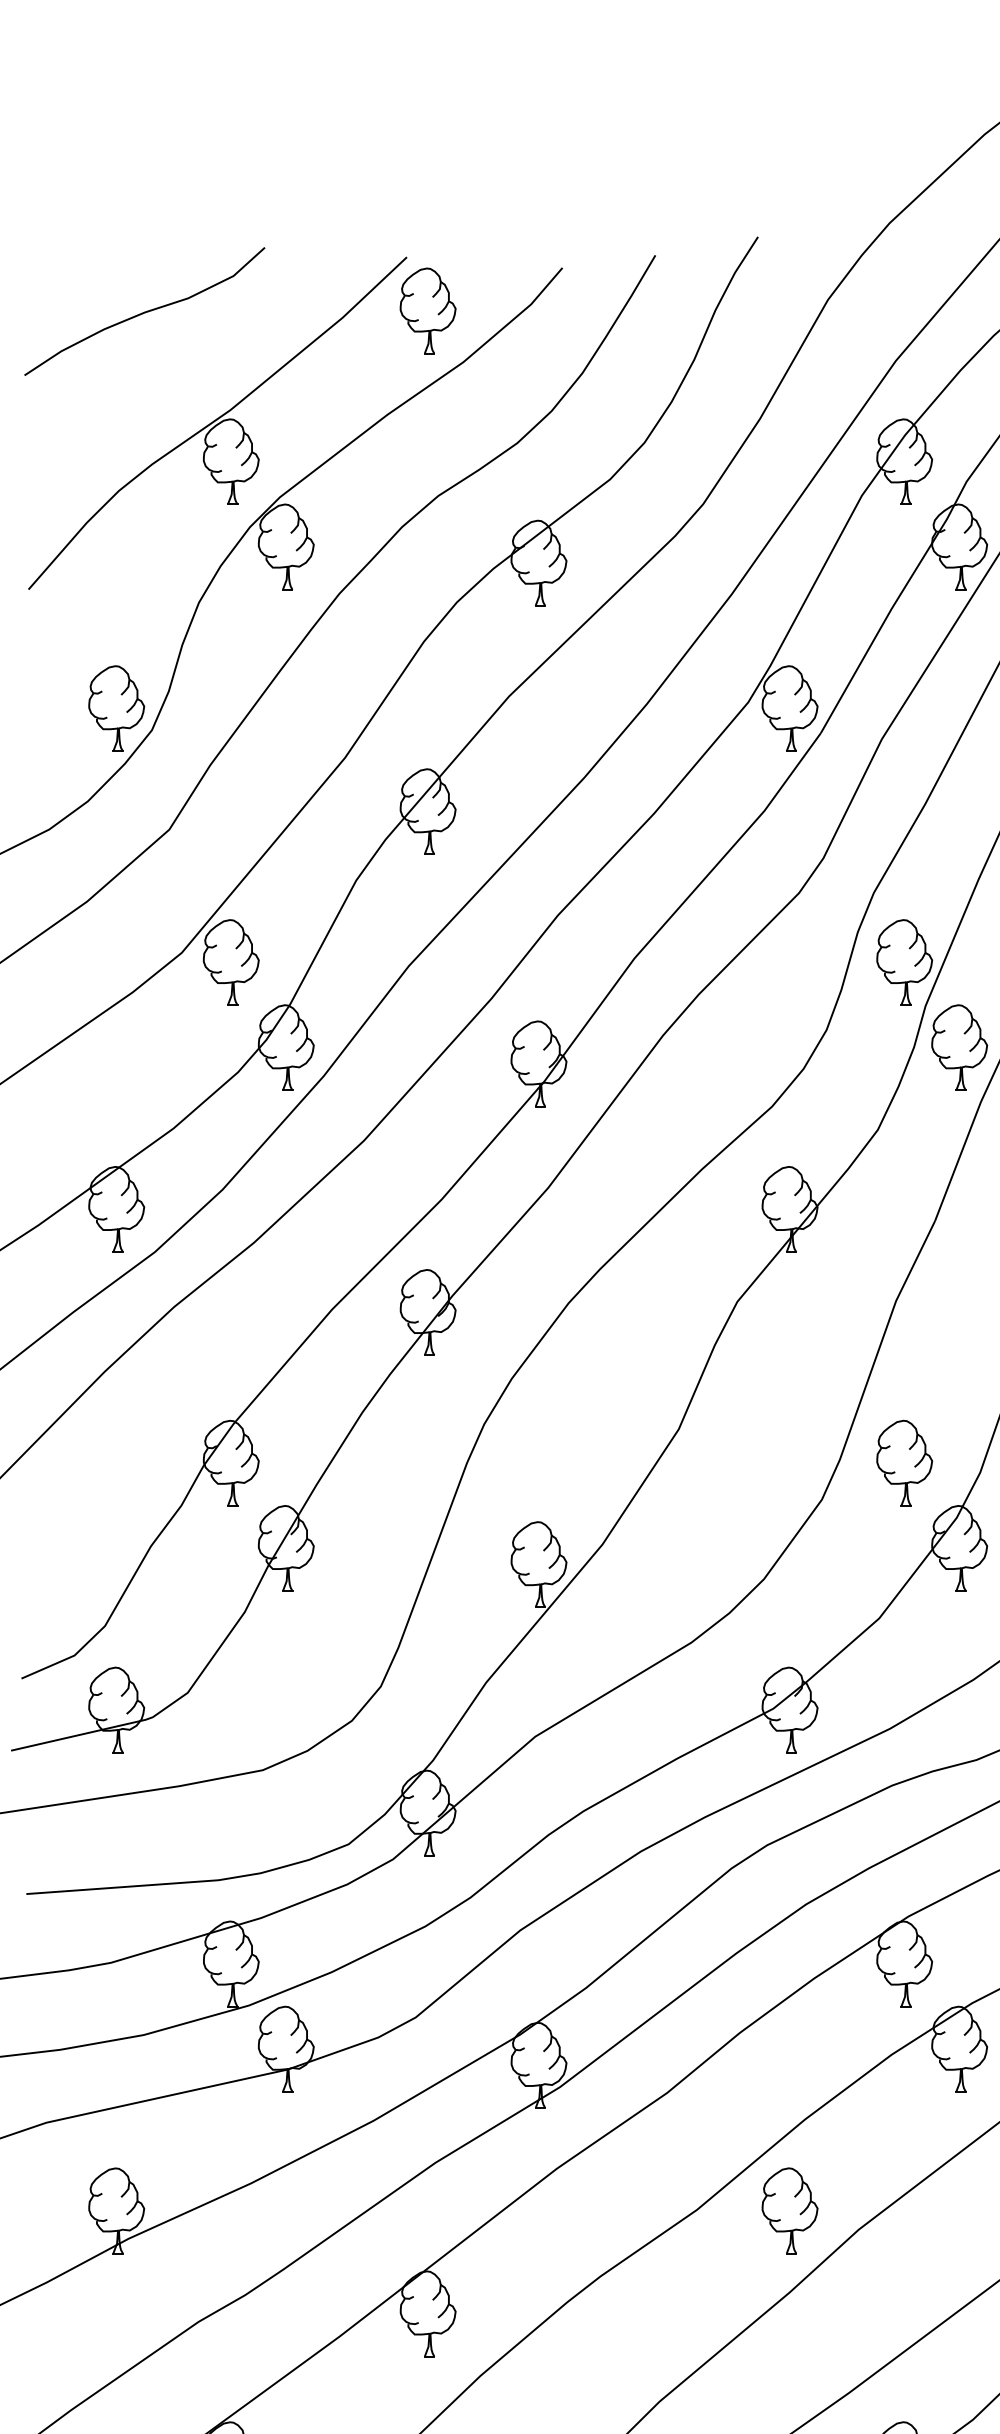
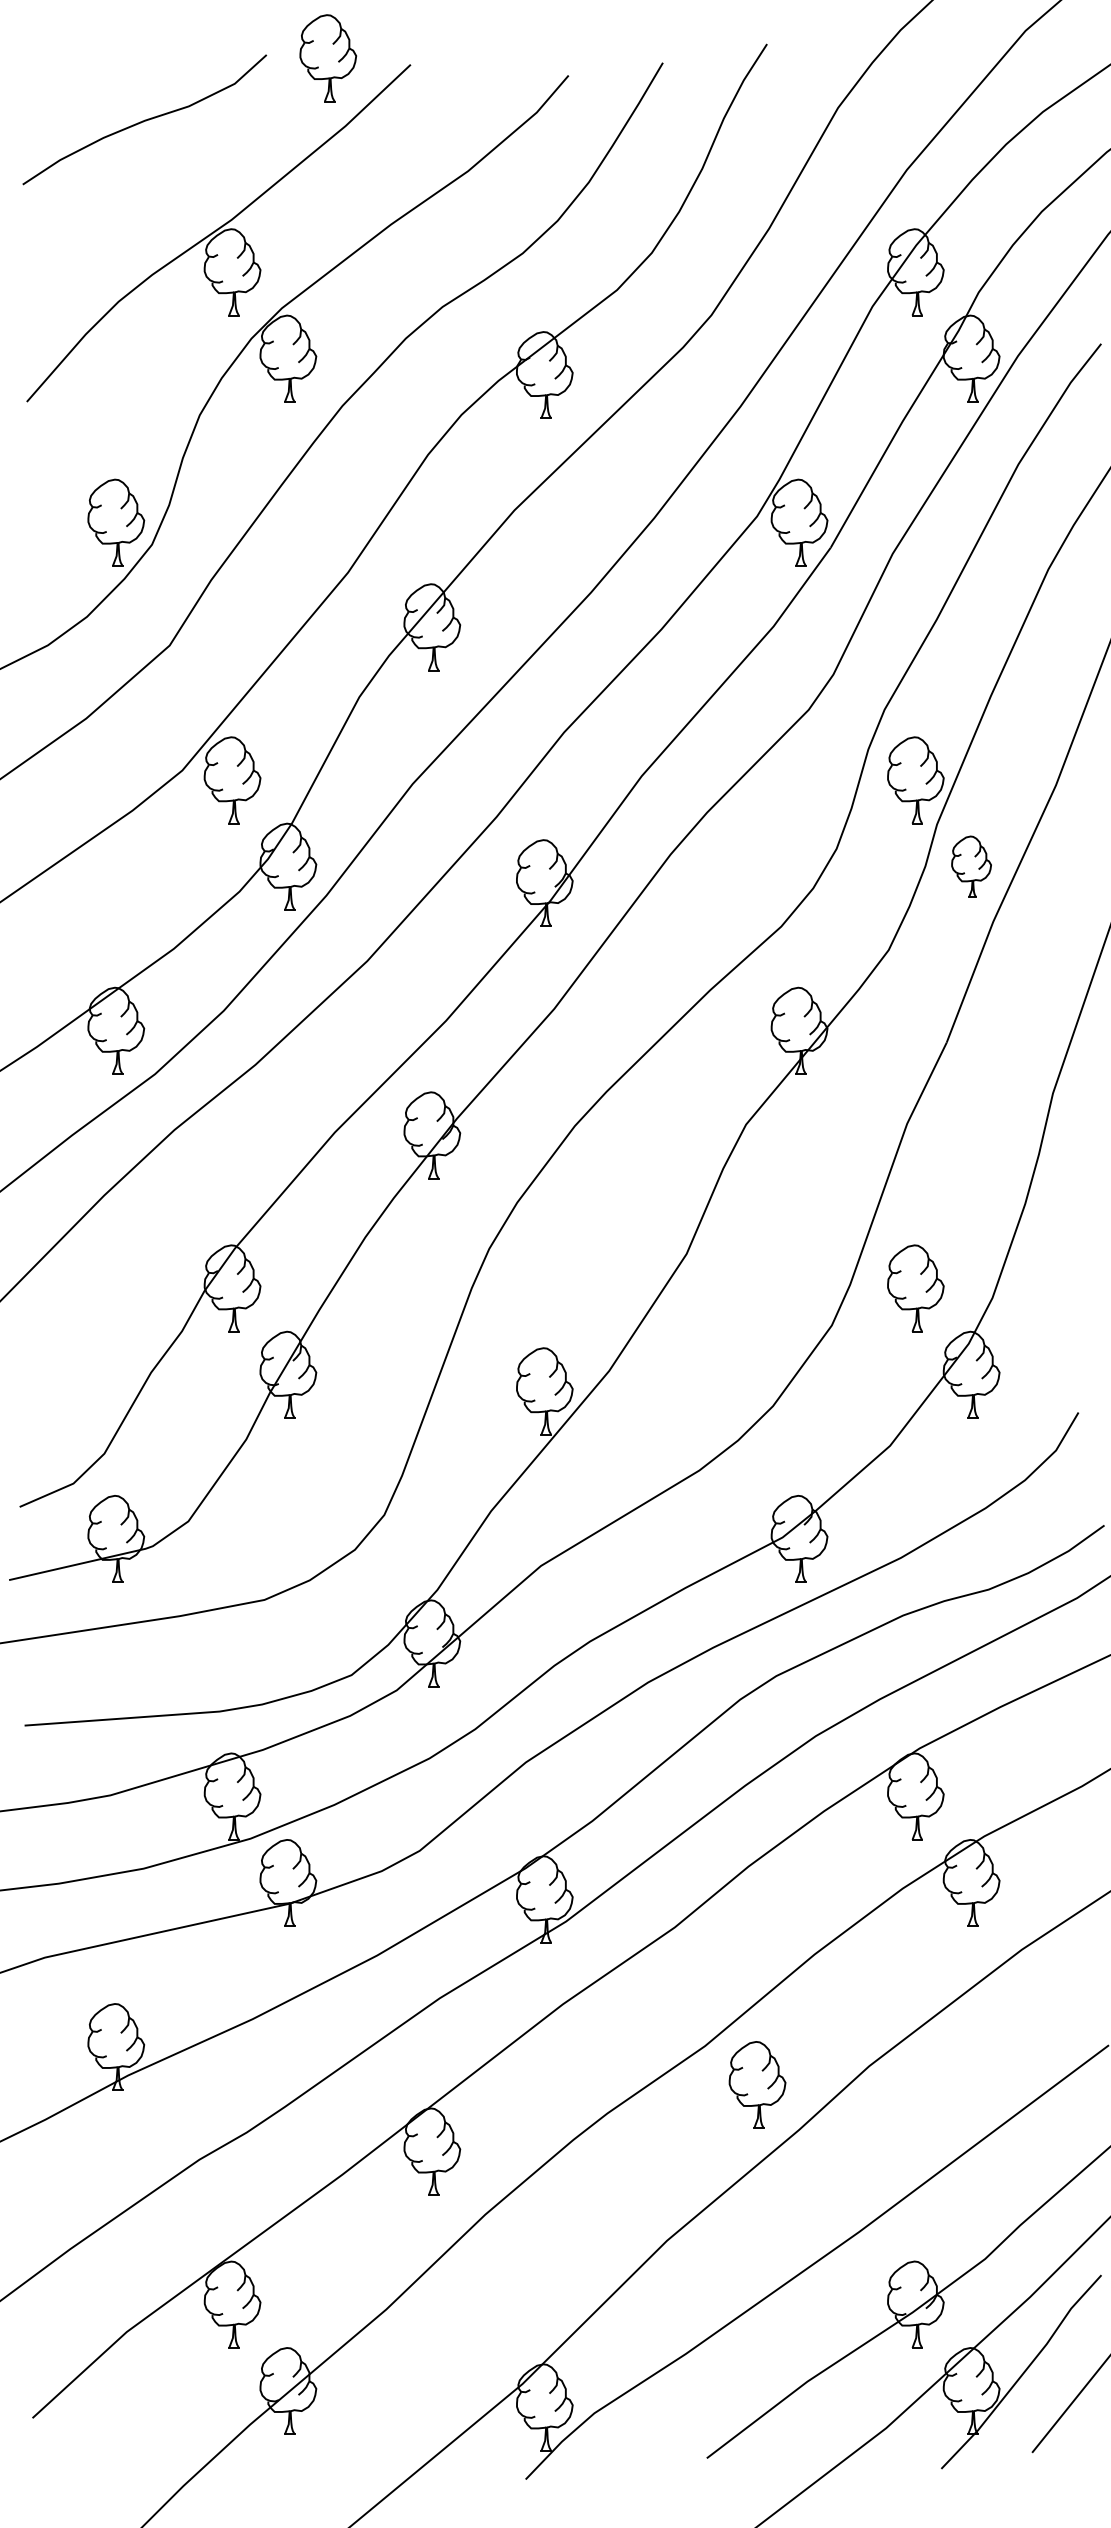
part: (428, 311) -> (328, 58), moved
part: (959, 1047) -> (971, 866), size x0.7
part: (790, 2210) -> (757, 2084), moved

